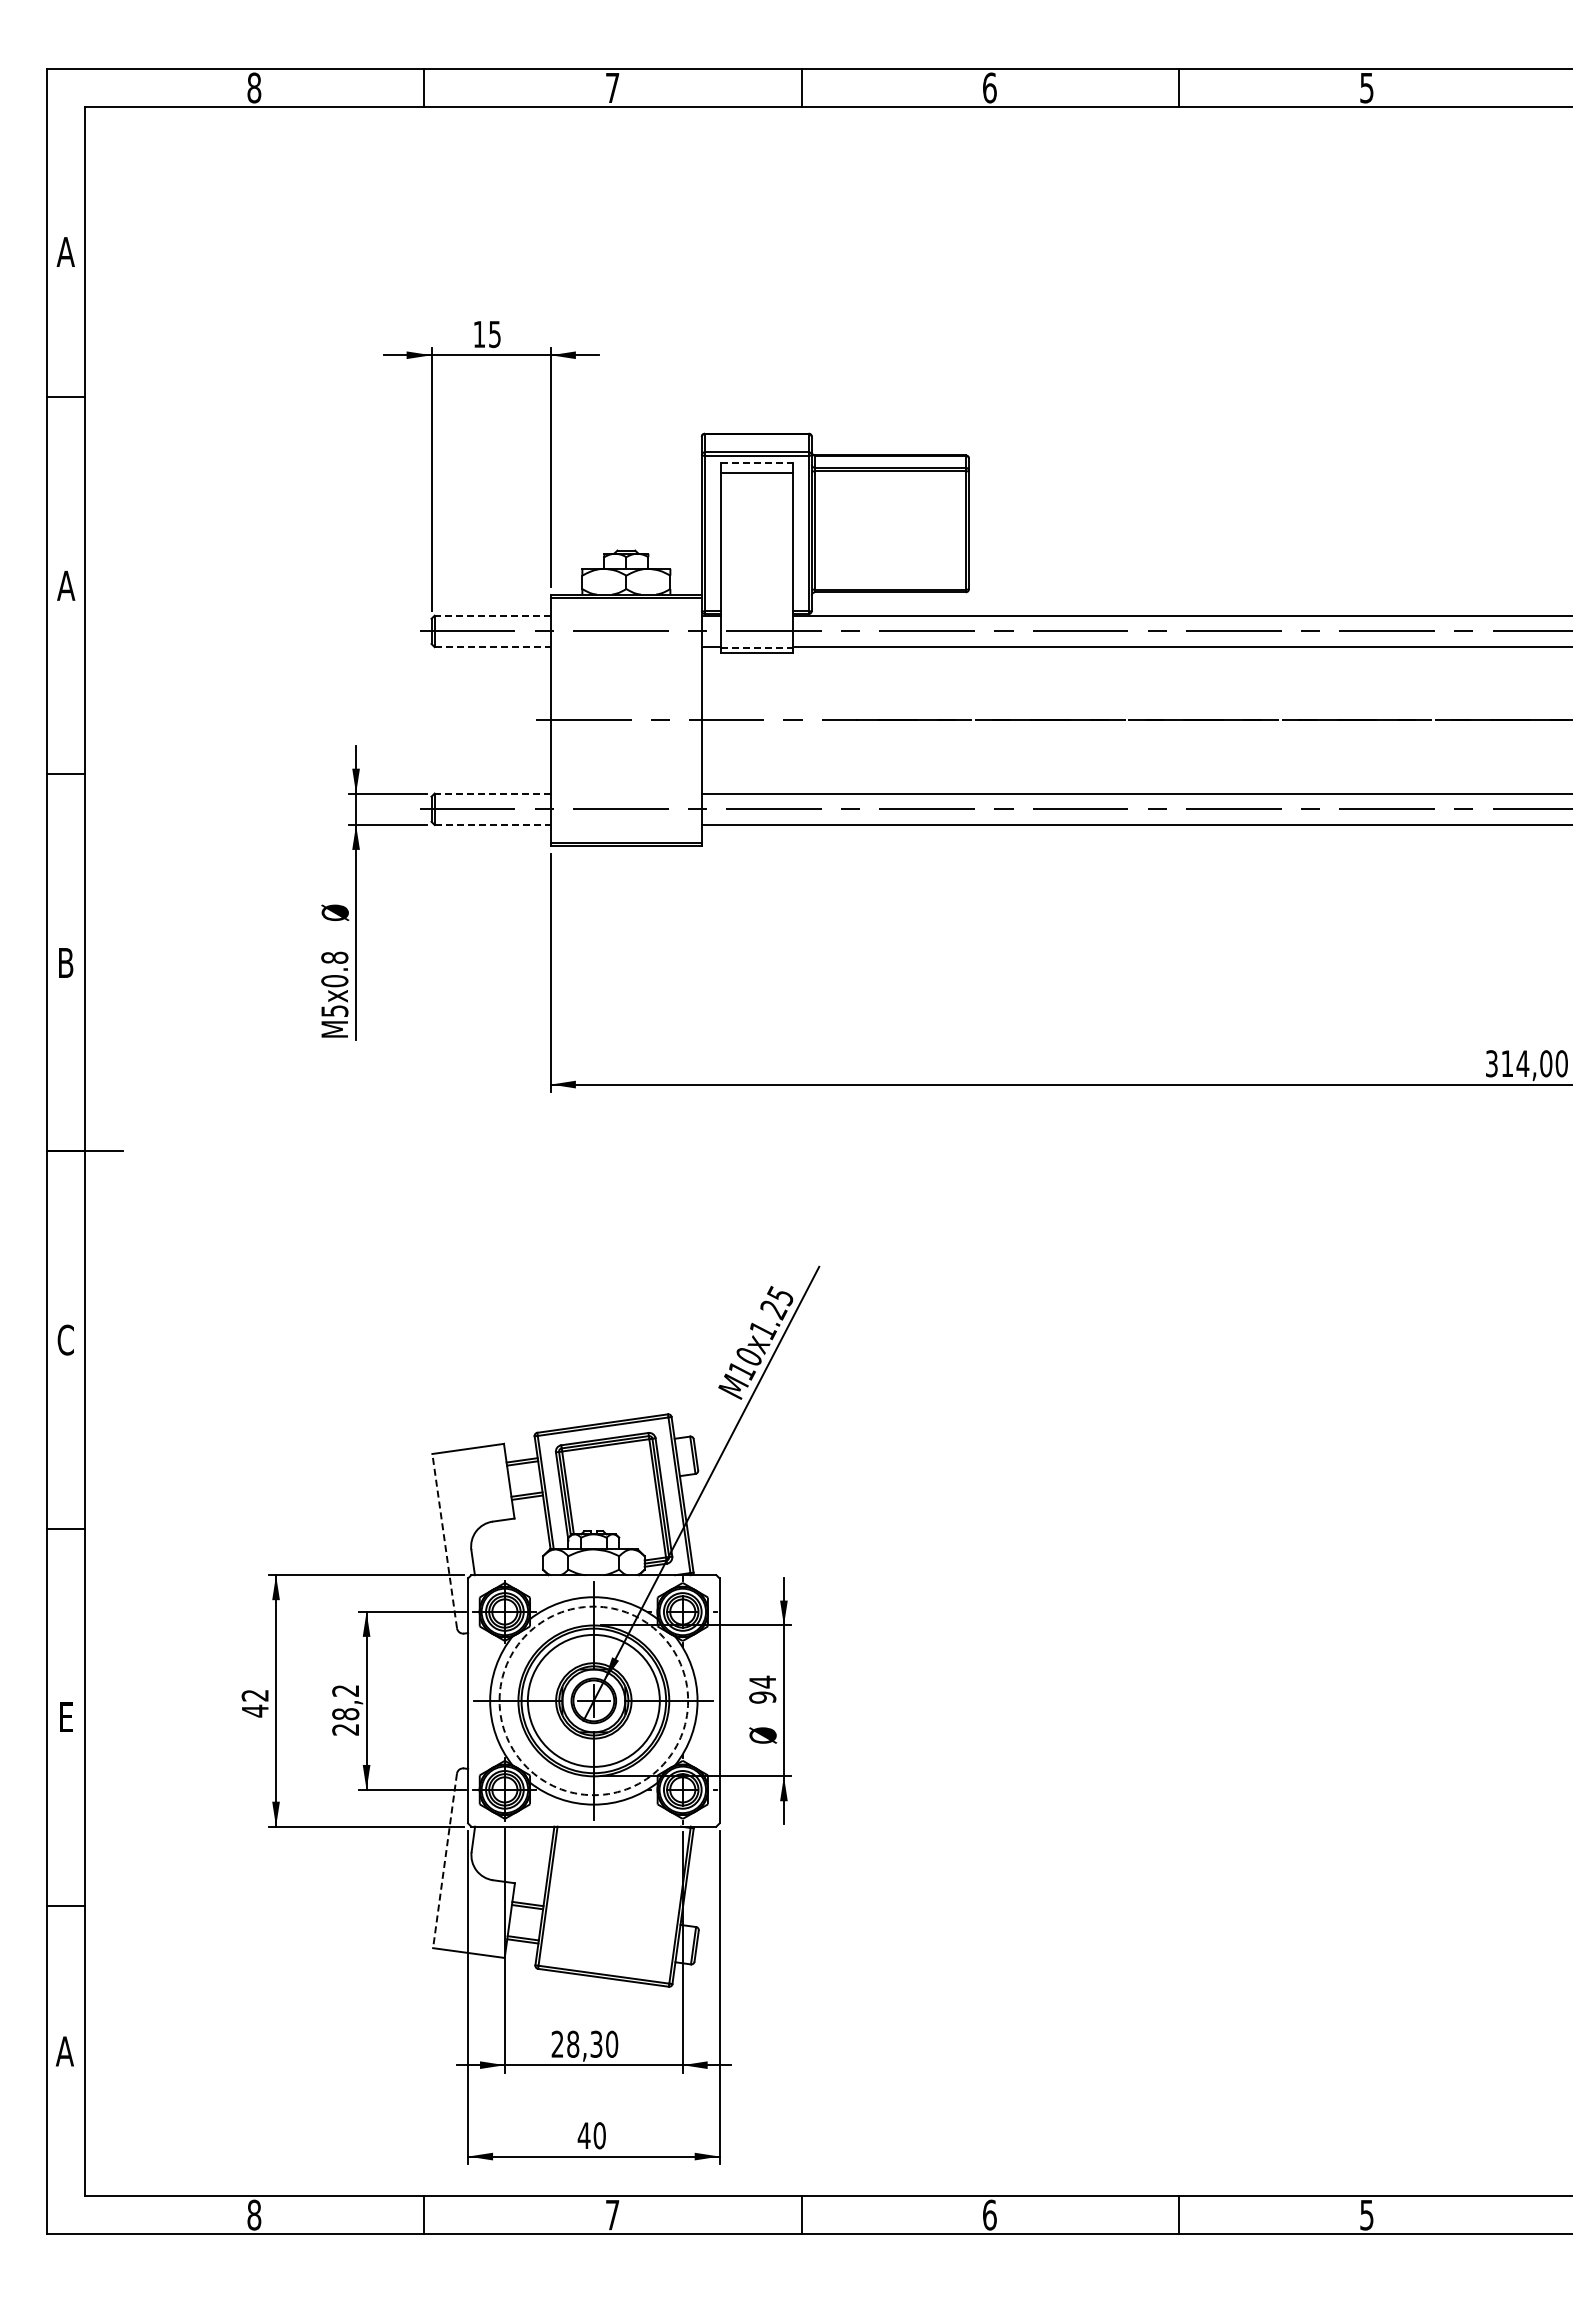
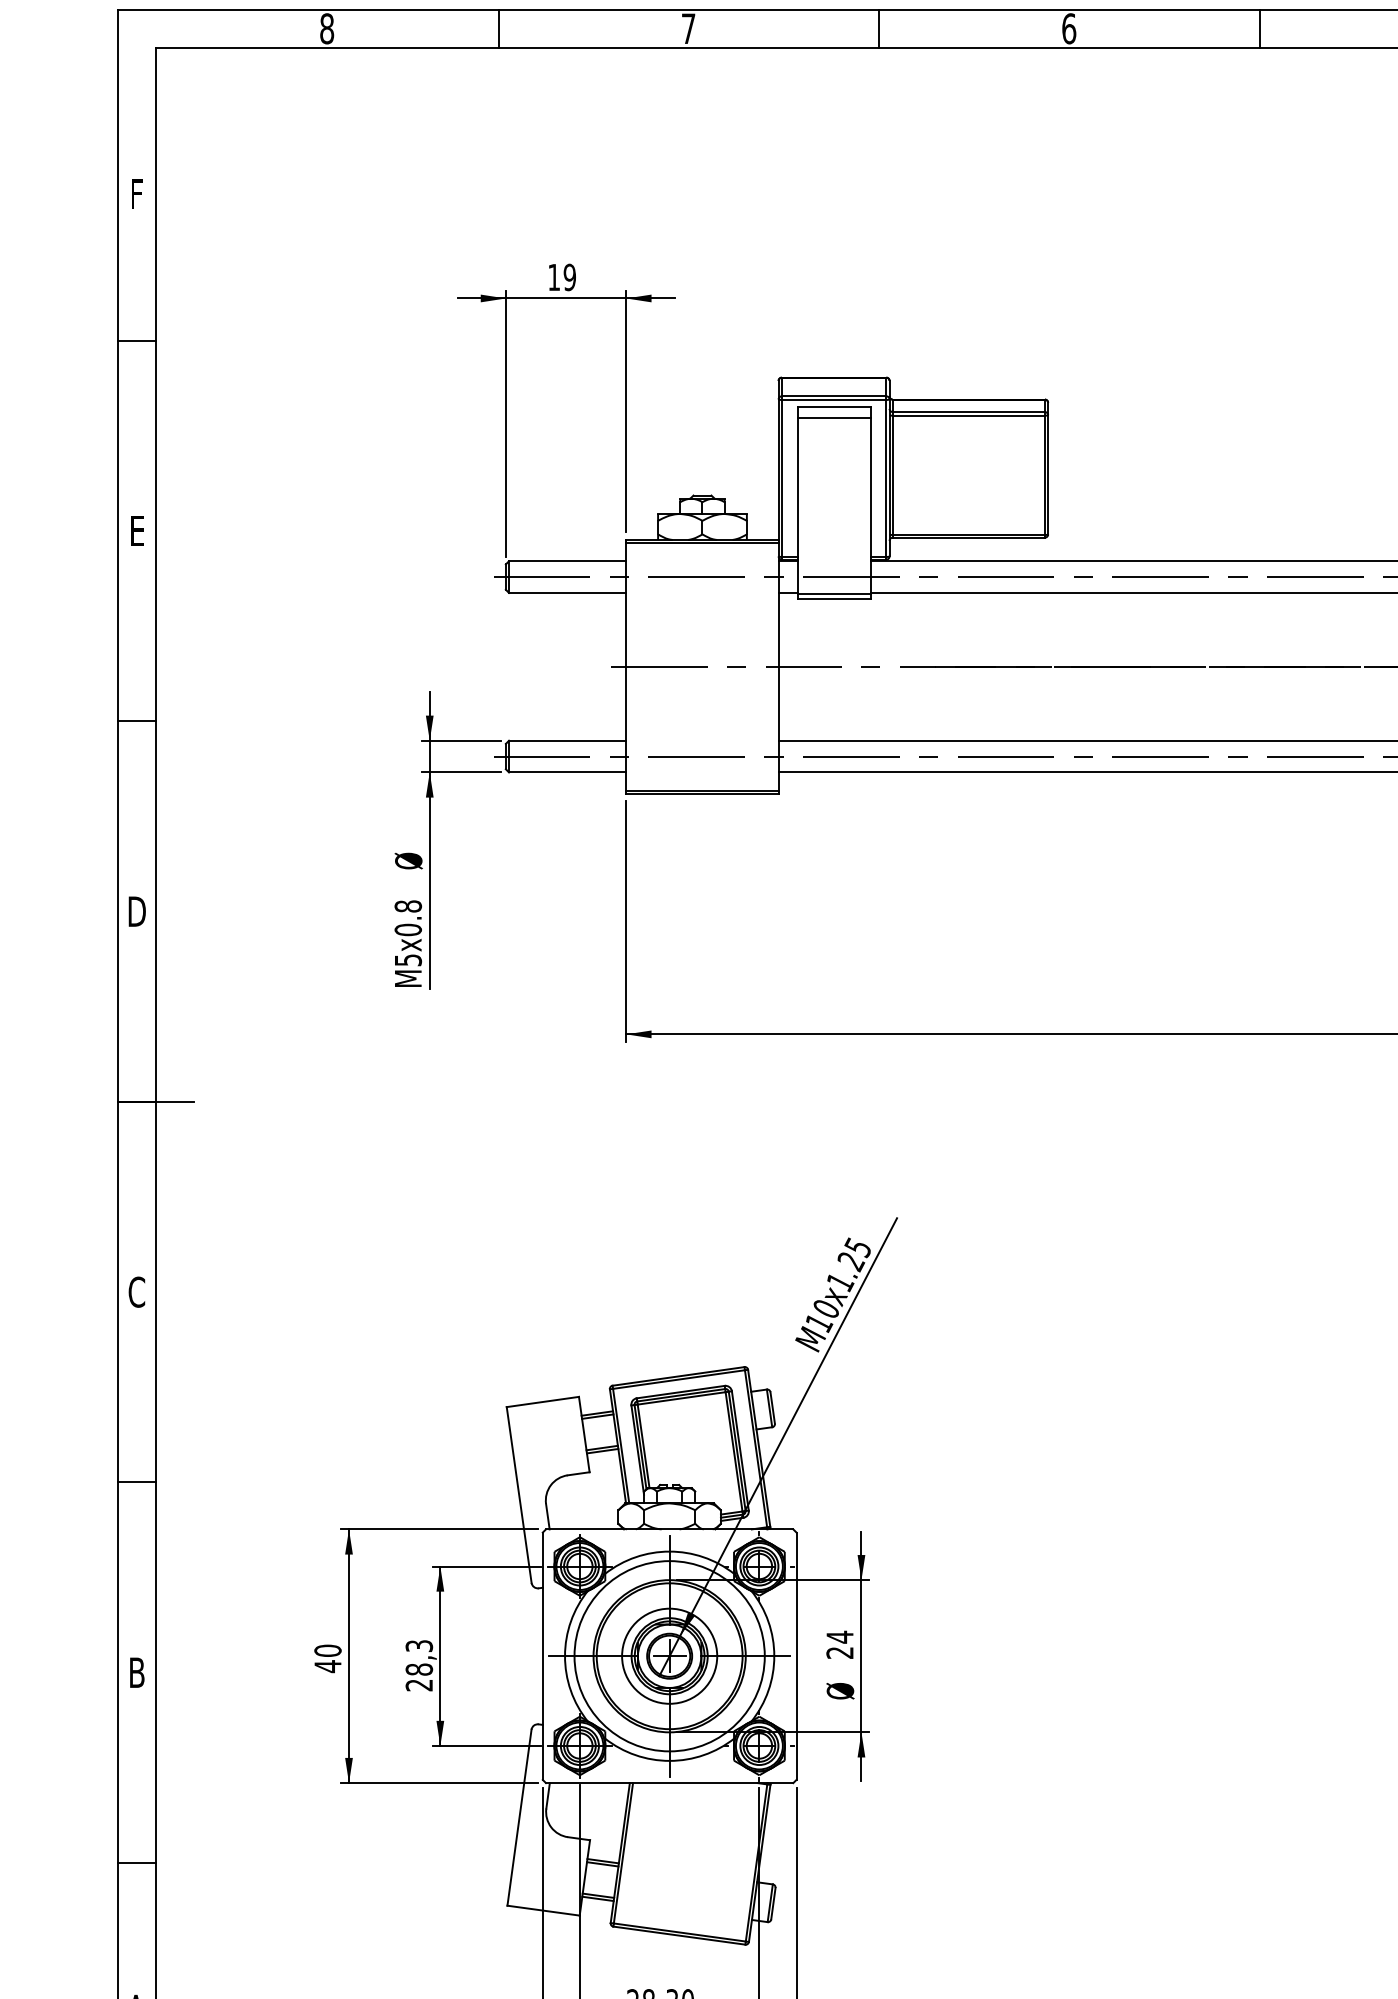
text: (65, 251) -> (136, 193), A -> F
text: (494, 333) -> (569, 276), 15 -> 19
line: (757, 463) -> (834, 407), dashed -> solid
text: (66, 585) -> (137, 530), A -> E
line: (492, 615) -> (567, 561), dashed -> solid
line: (493, 647) -> (568, 593), dashed -> solid
line: (757, 647) -> (834, 593), dashed -> solid
line: (492, 793) -> (567, 740), dashed -> solid
line: (493, 825) -> (568, 772), dashed -> solid
text: (65, 962) -> (136, 911), B -> D
line: (444, 1540) -> (518, 1494), dashed -> solid
text: (345, 1690) -> (419, 1645), 28,2 -> 28,3
text: (254, 1695) -> (327, 1650), 42 -> 40
text: (762, 1697) -> (839, 1652), 94 -> 24
circle: (593, 1700) -> (669, 1655), dashed -> solid
circle: (593, 1700) -> (669, 1655), size x0.71
text: (66, 1717) -> (137, 1672), E -> B
line: (444, 1861) -> (518, 1818), dashed -> solid

